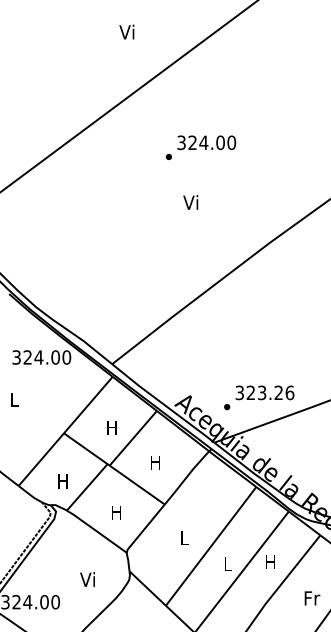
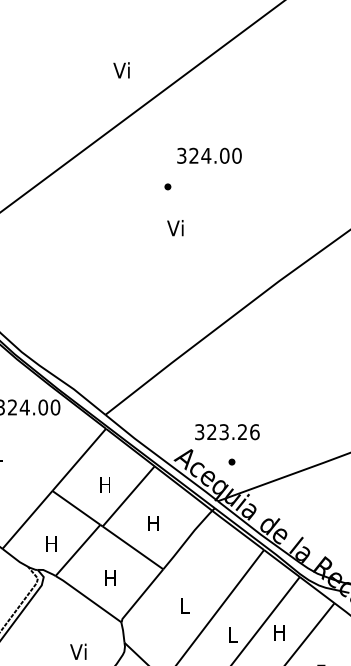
text: (126, 31) -> (121, 69), moved
text: (206, 142) -> (209, 155), moved
text: (190, 202) -> (175, 228), moved
text: (264, 392) -> (226, 431), moved

